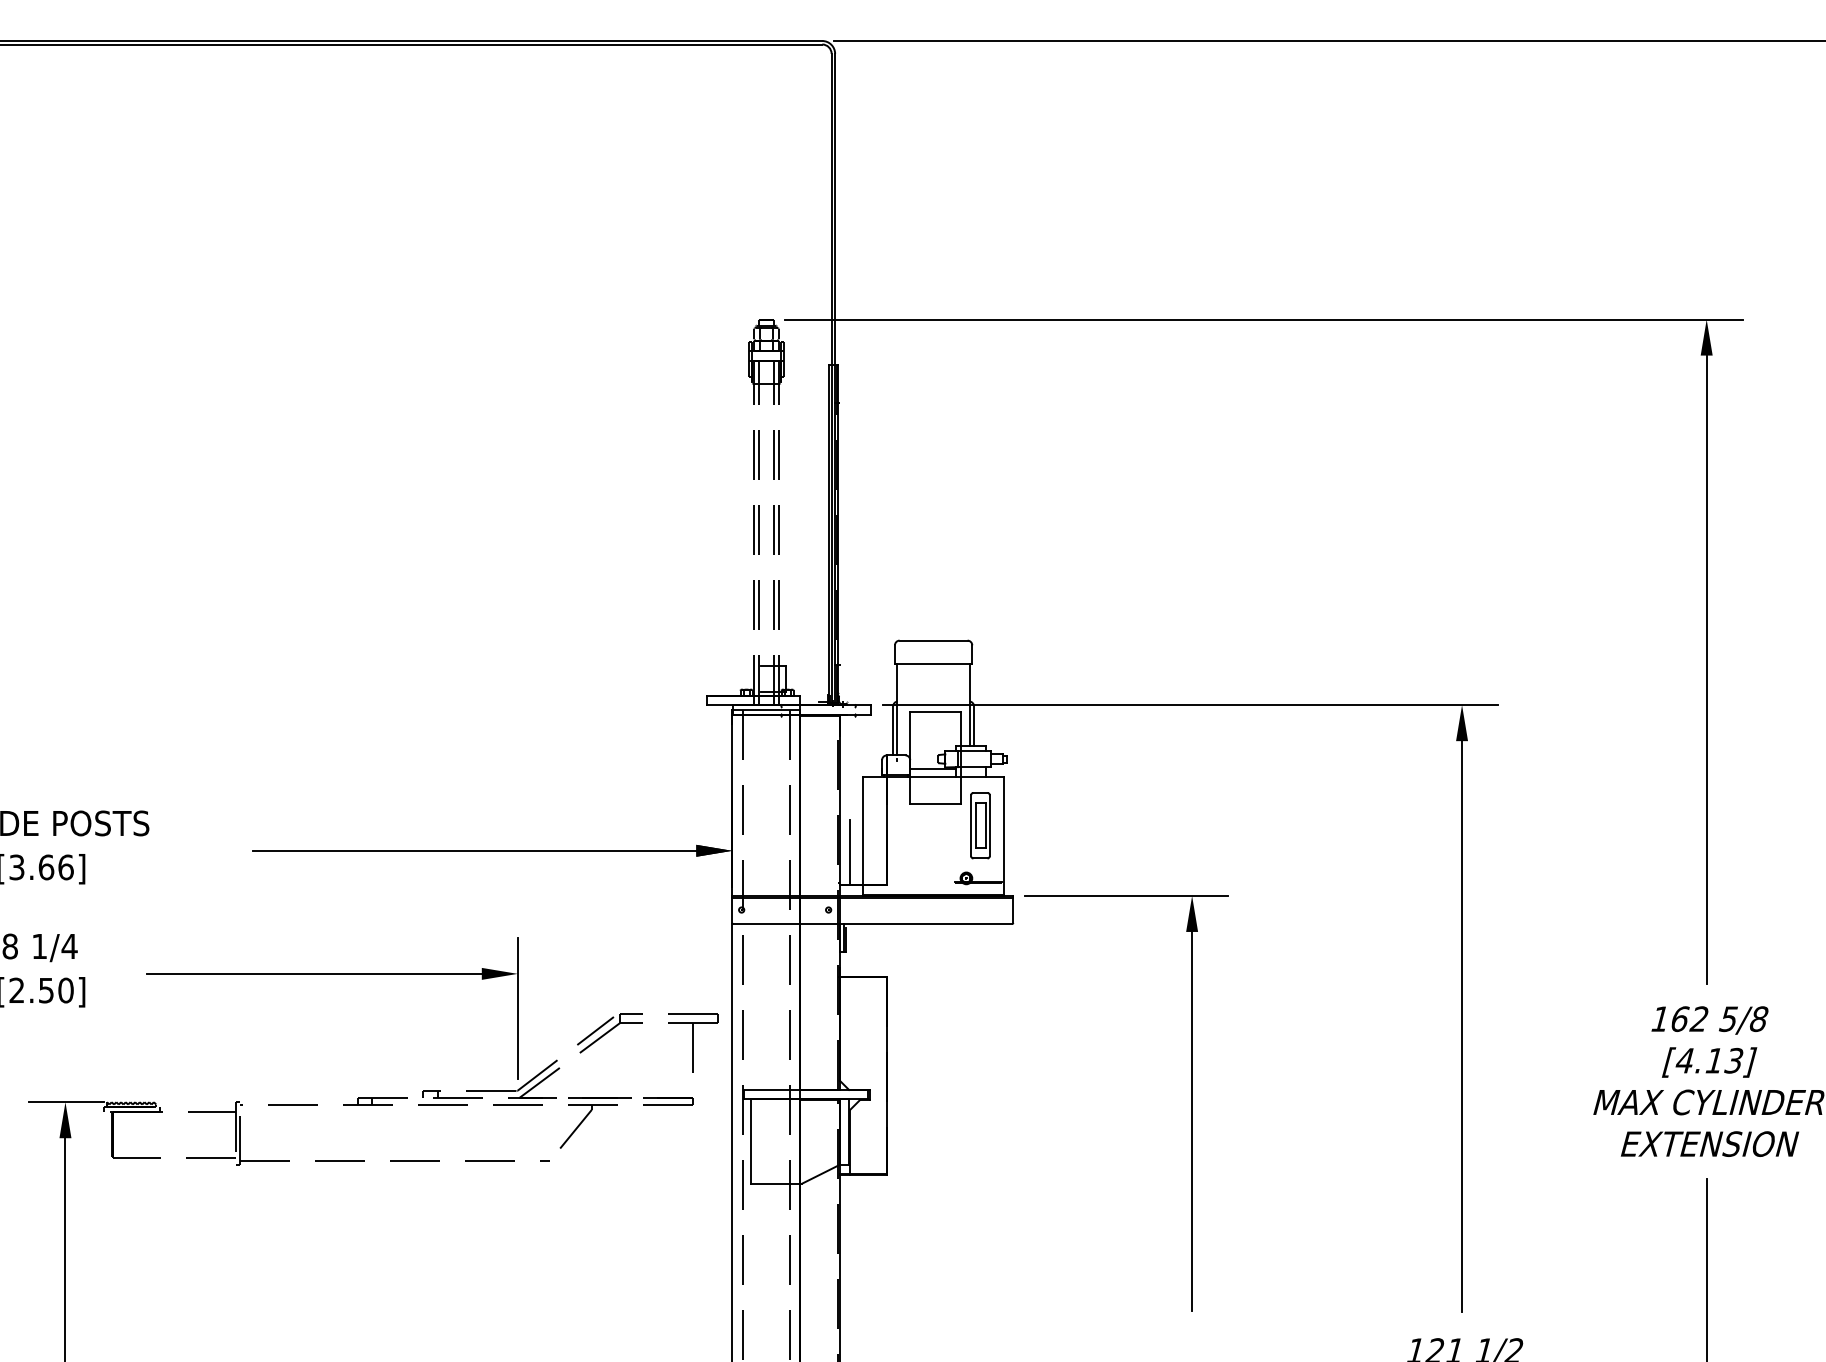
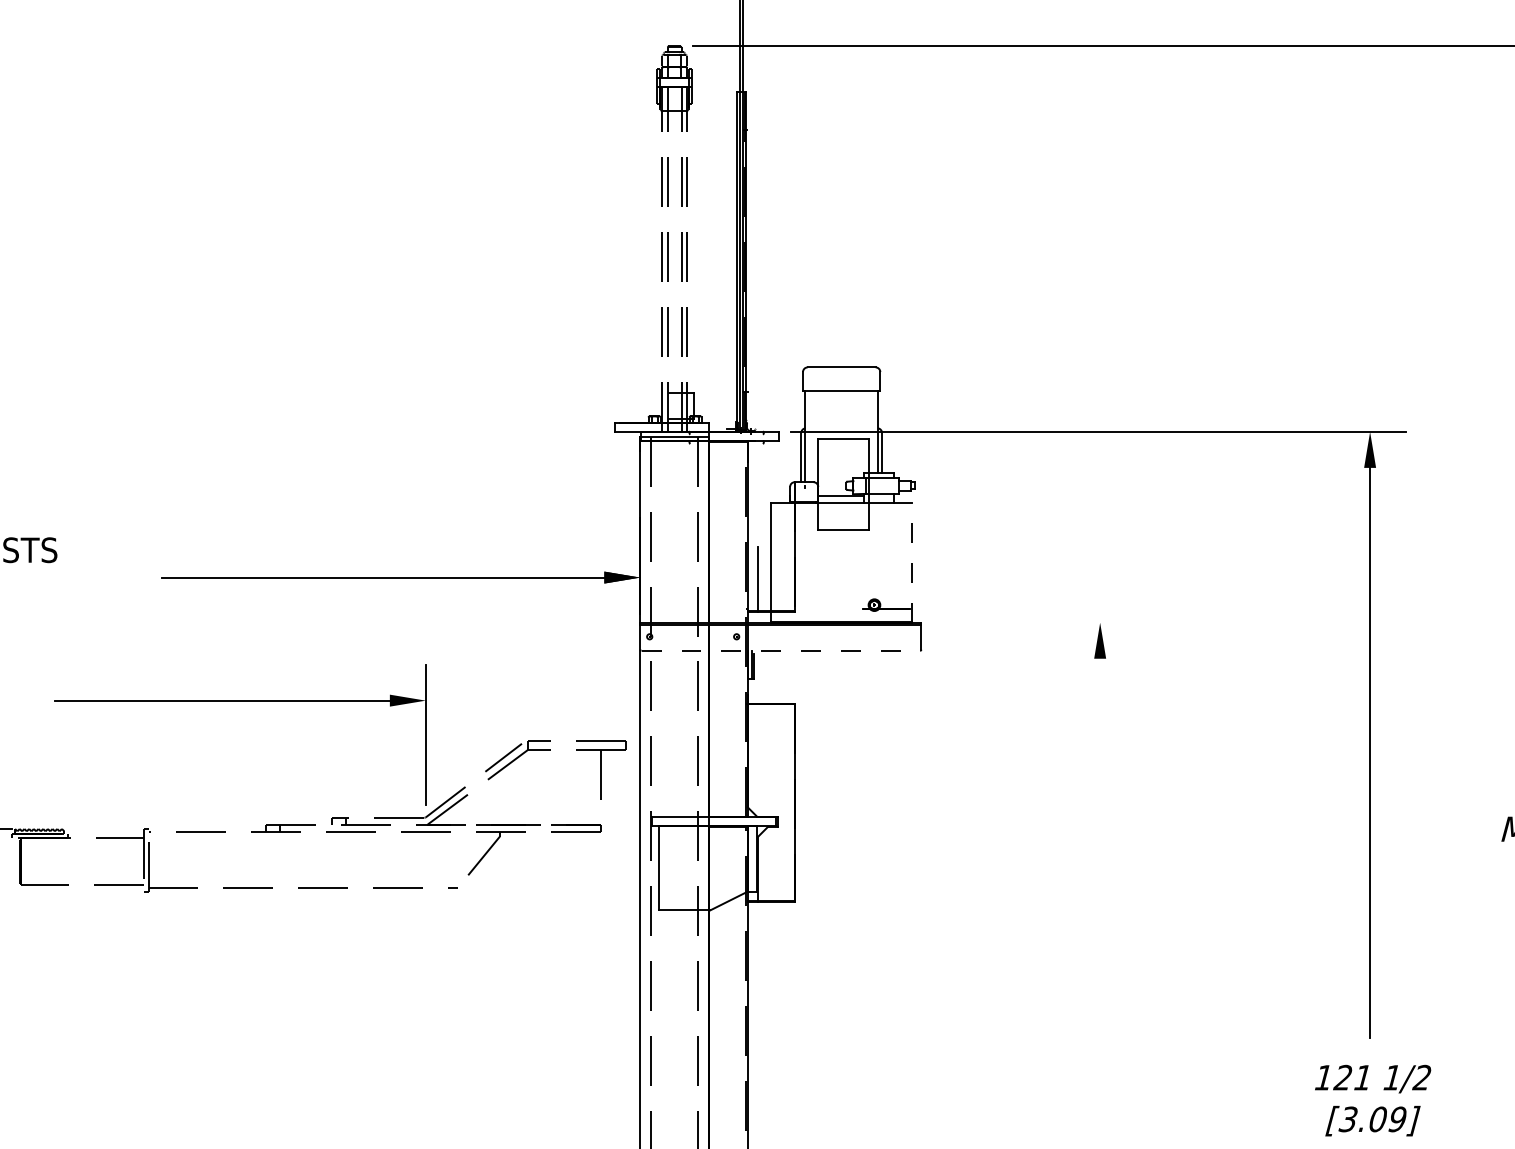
part: (980, 825) -> (888, 552), removed
line: (1003, 836) -> (911, 563), solid -> dashed
line: (1126, 895) -> (1034, 622), removed
line: (873, 924) -> (781, 651), solid -> dashed
line: (1192, 1121) -> (1100, 848), removed

